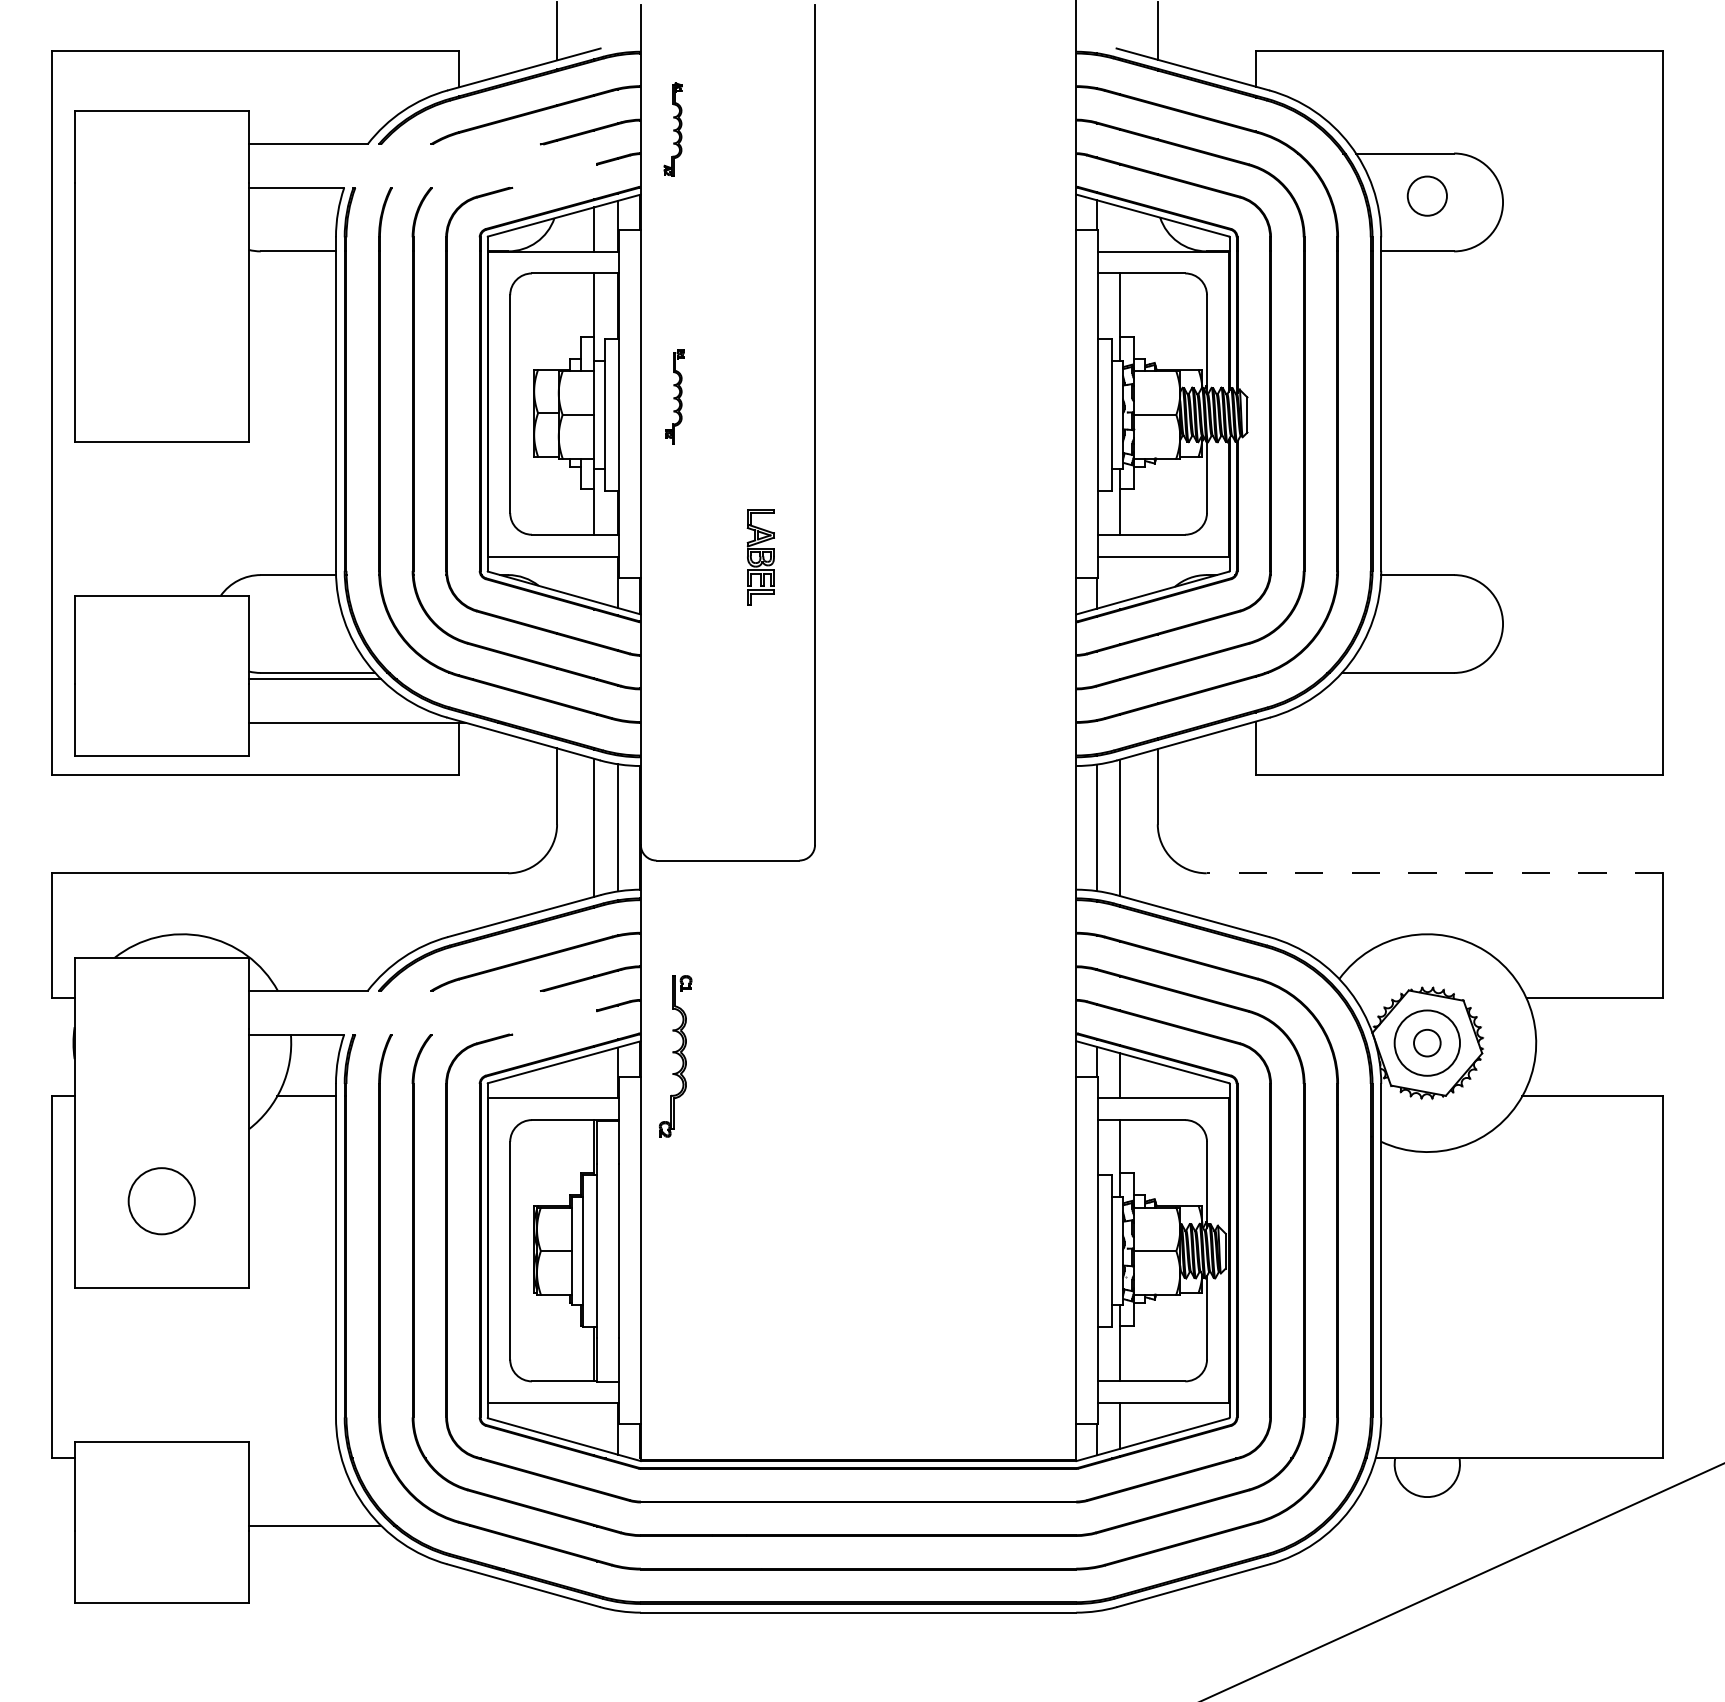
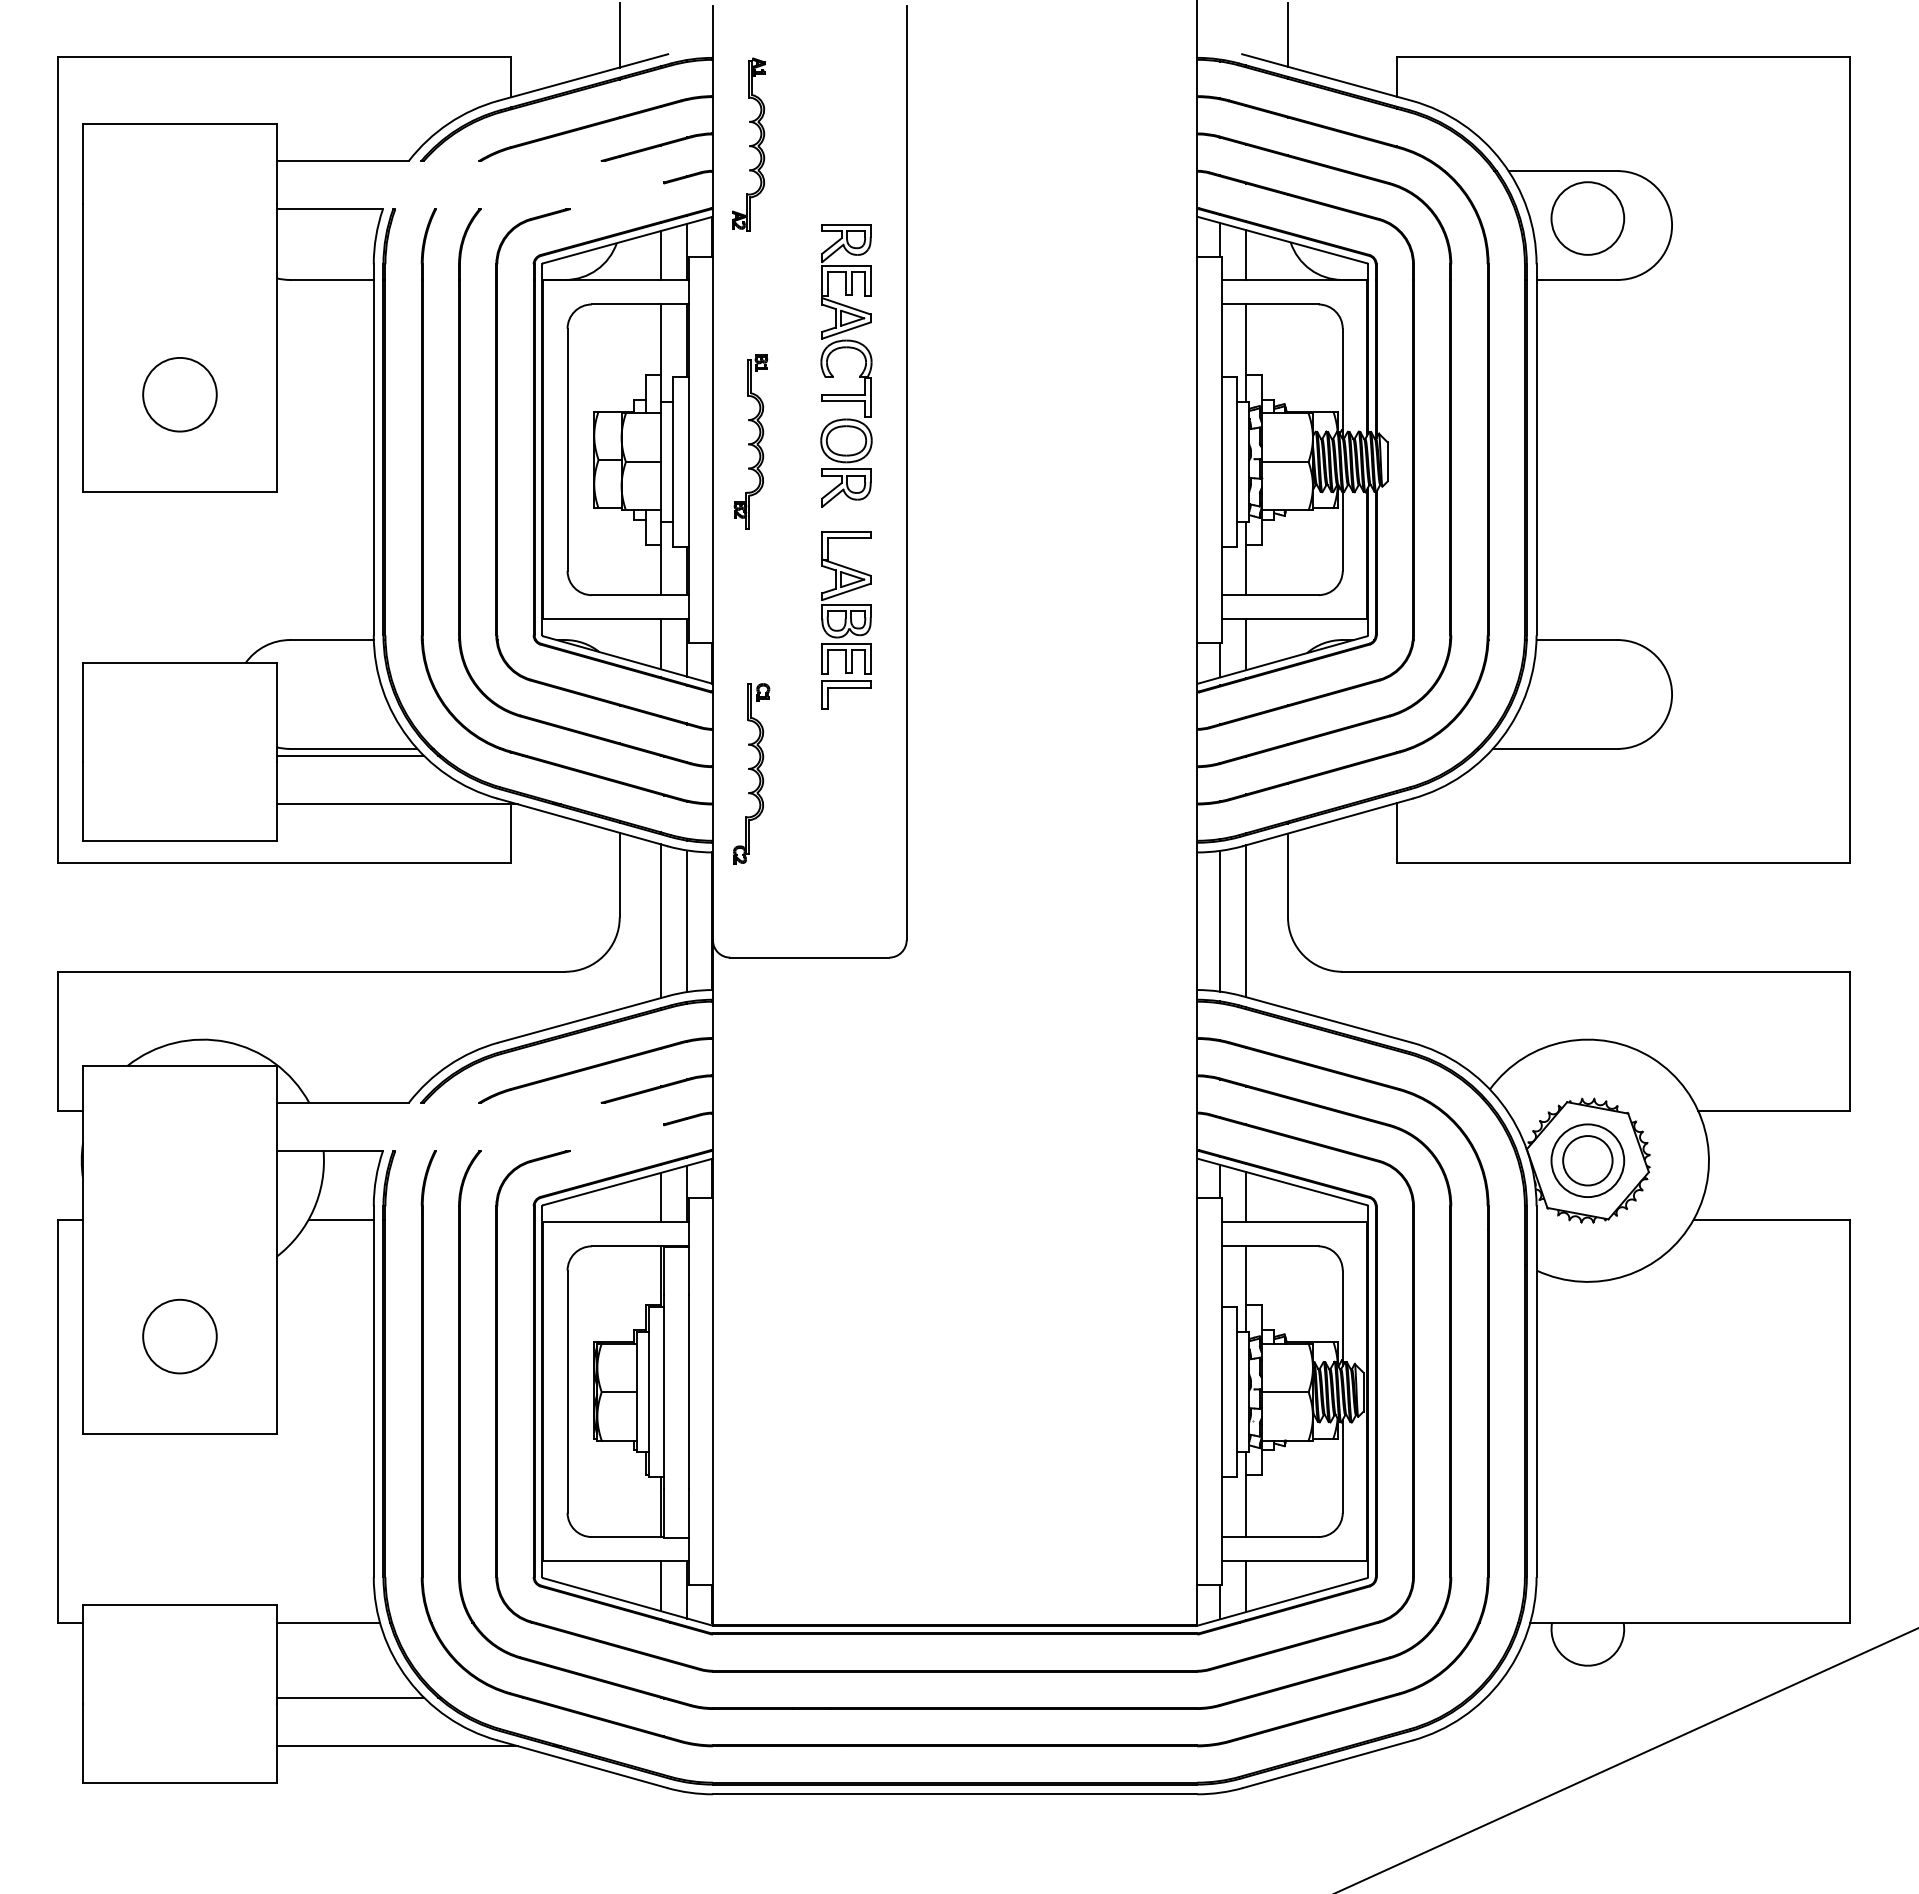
part: (672, 129) -> (748, 144), size x1.67
circle: (1427, 196) -> (1587, 218), size x1.67
line: (1120, 229) -> (1246, 255), added
part: (749, 337) -> (833, 375), added
circle: (161, 354) -> (179, 394), added
part: (674, 396) -> (750, 441), size x1.67
part: (760, 557) -> (846, 620), size x1.67
line: (594, 579) -> (661, 644), added
line: (1120, 579) -> (1246, 644), added
line: (1435, 873) -> (1596, 971), dashed -> solid
circle: (1427, 1042) -> (1587, 1160), size x1.67
part: (675, 1056) -> (751, 773), moved
line: (594, 1076) -> (661, 1197), added
line: (594, 1425) -> (661, 1586), added
line: (295, 1458) -> (328, 1622), added
line: (357, 1569) -> (397, 1746), added

